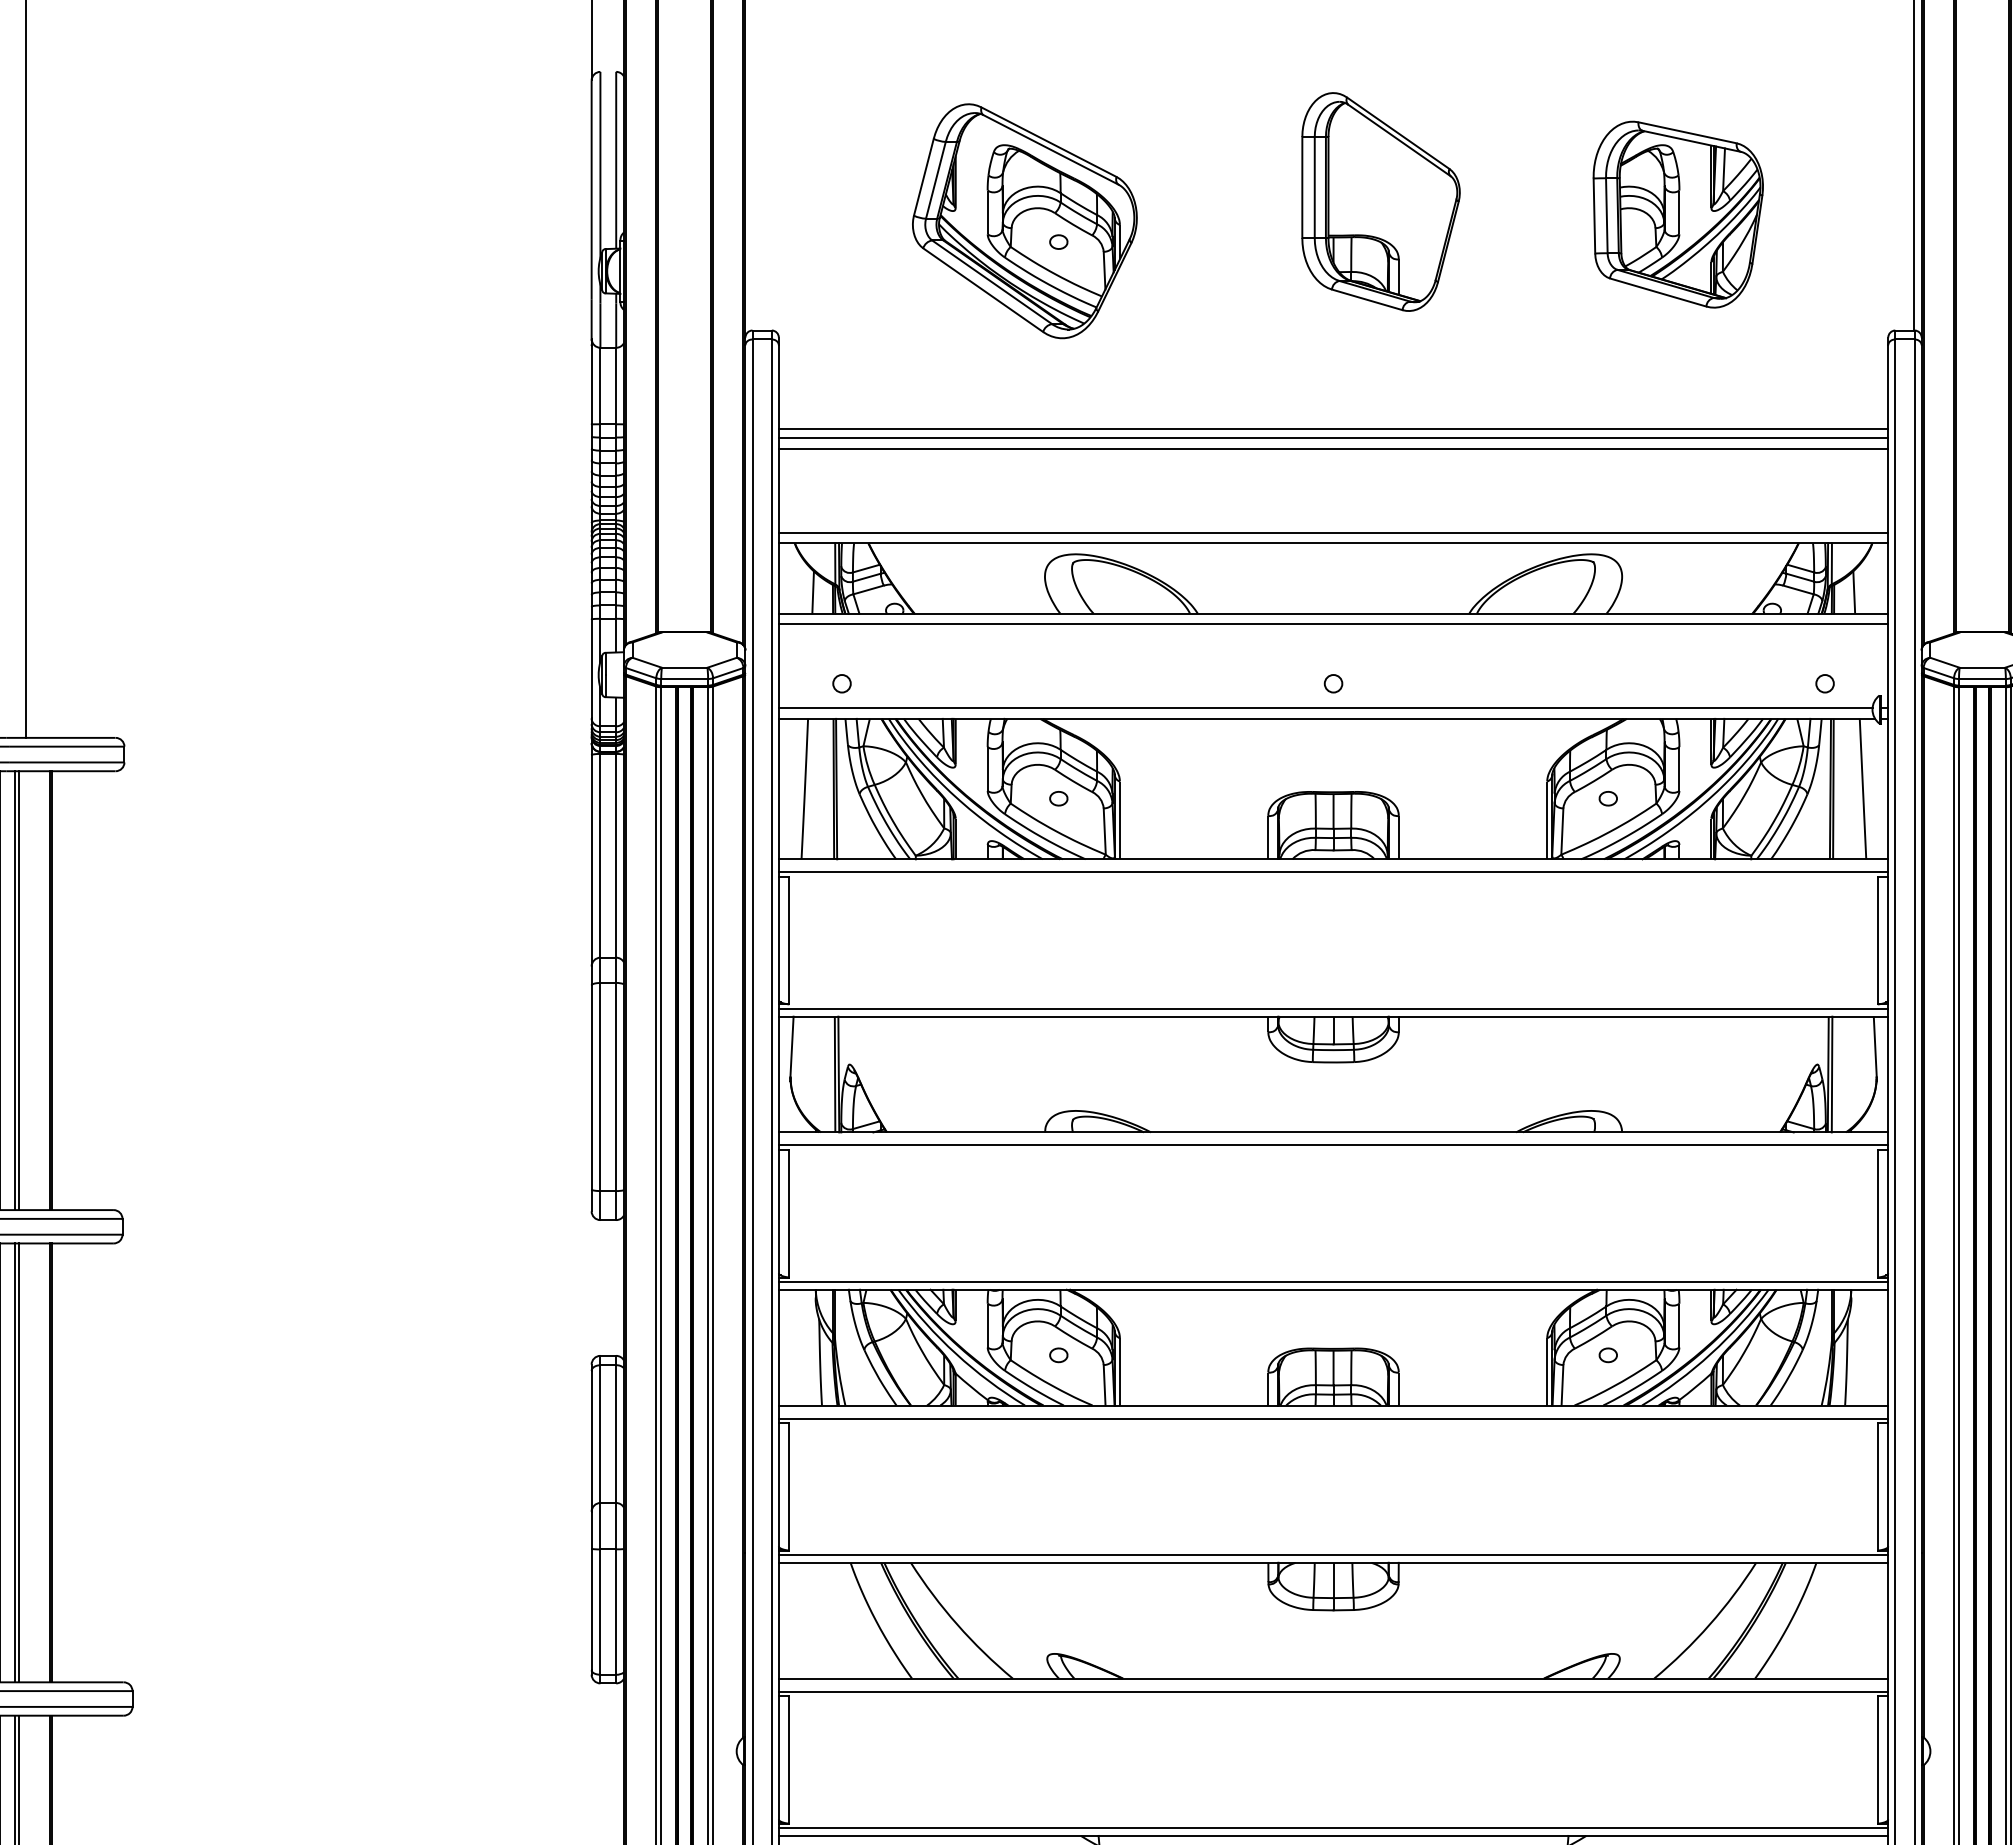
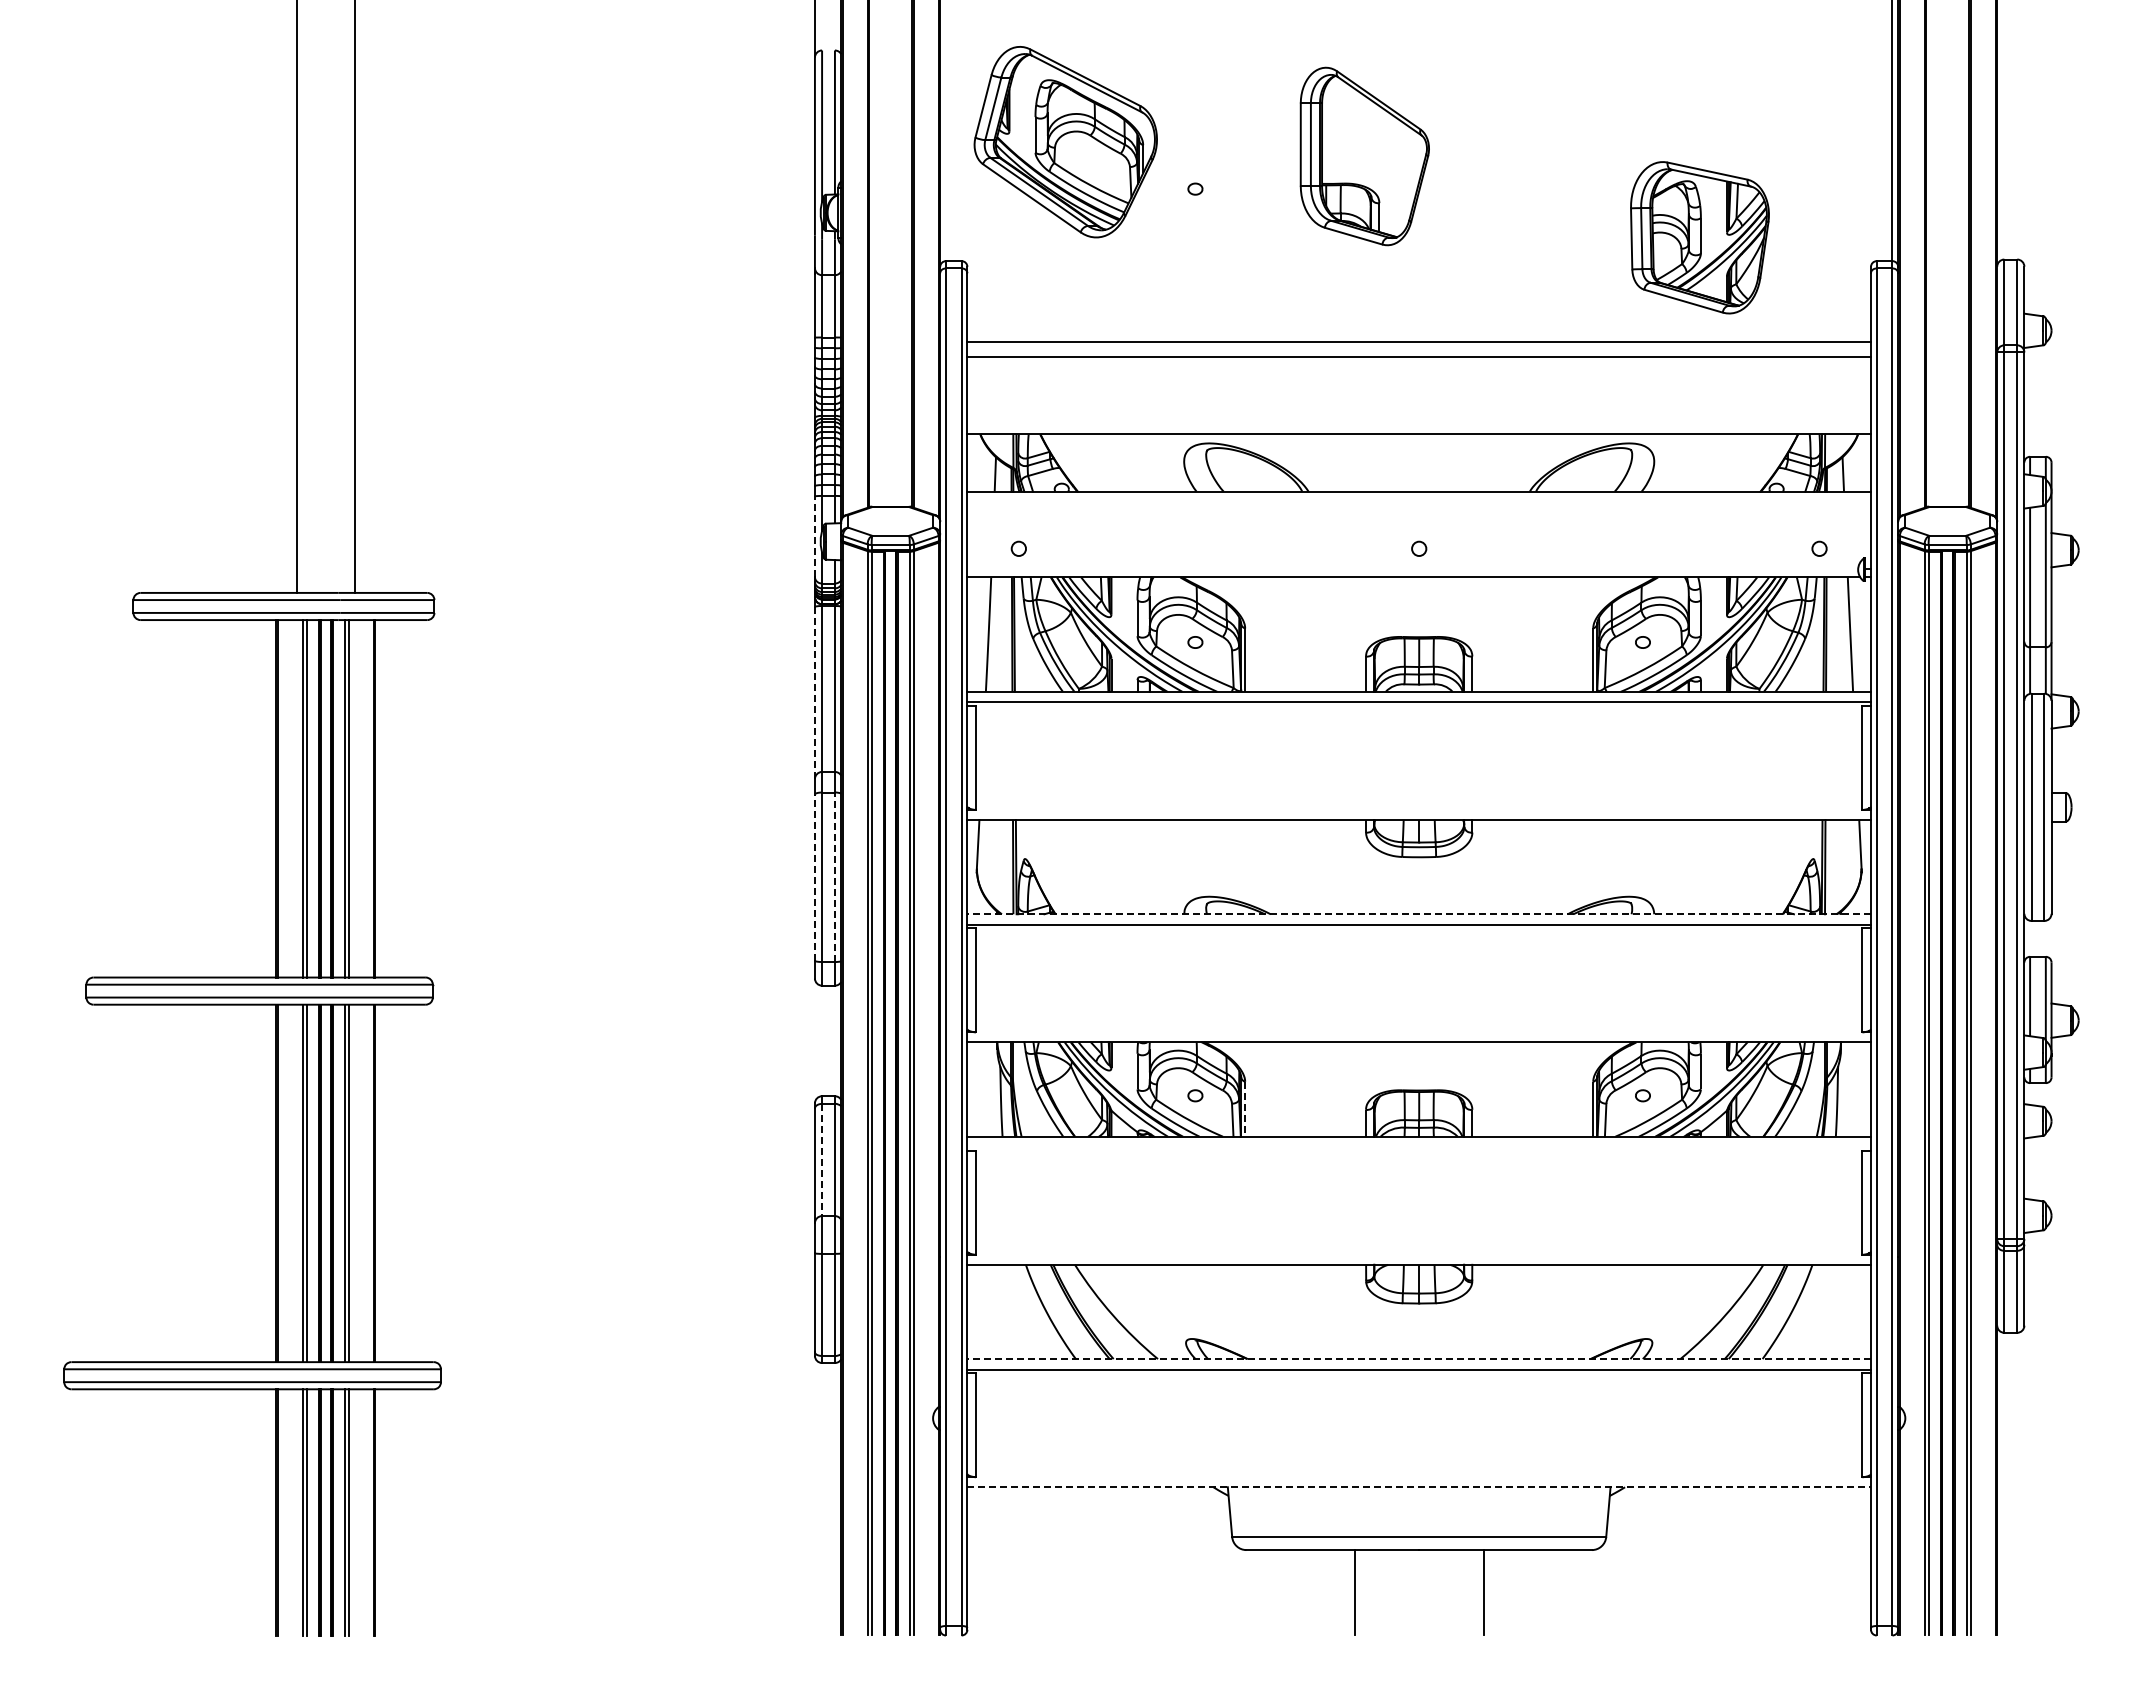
part: (1380, 202) -> (1364, 156), moved
part: (1677, 214) -> (1699, 237), moved
part: (1024, 221) -> (1065, 142), moved
line: (1333, 437) -> (1419, 348), removed
line: (1333, 532) -> (1419, 425), removed
line: (1333, 624) -> (1419, 500), removed
line: (591, 668) -> (814, 536), solid -> dashed
line: (1325, 707) -> (1412, 568), removed
line: (591, 860) -> (814, 692), solid -> dashed
line: (1333, 1008) -> (1419, 813), removed
line: (591, 1087) -> (814, 877), solid -> dashed
line: (615, 1087) -> (834, 877), solid -> dashed
line: (1333, 1132) -> (1419, 914), solid -> dashed
line: (1333, 1281) -> (1419, 1035), removed
line: (1120, 1372) -> (1245, 1109), solid -> dashed
line: (1333, 1418) -> (1419, 1147), removed
line: (600, 1434) -> (822, 1160), solid -> dashed
line: (1333, 1555) -> (1419, 1258), removed
line: (1333, 1679) -> (1419, 1359), solid -> dashed
line: (1333, 1827) -> (1419, 1480), removed
line: (1333, 1836) -> (1419, 1487), solid -> dashed

